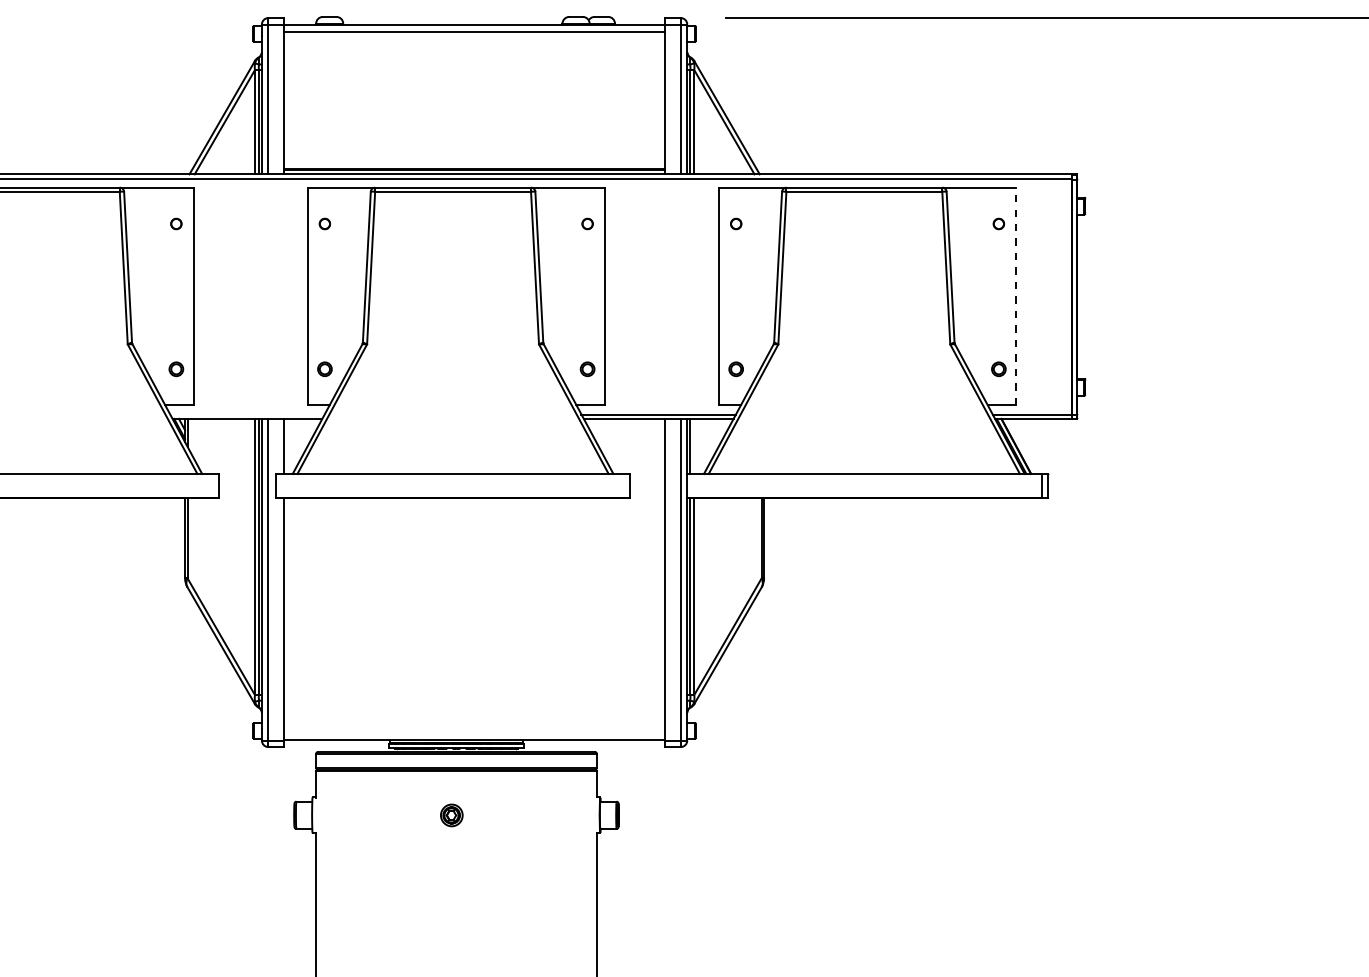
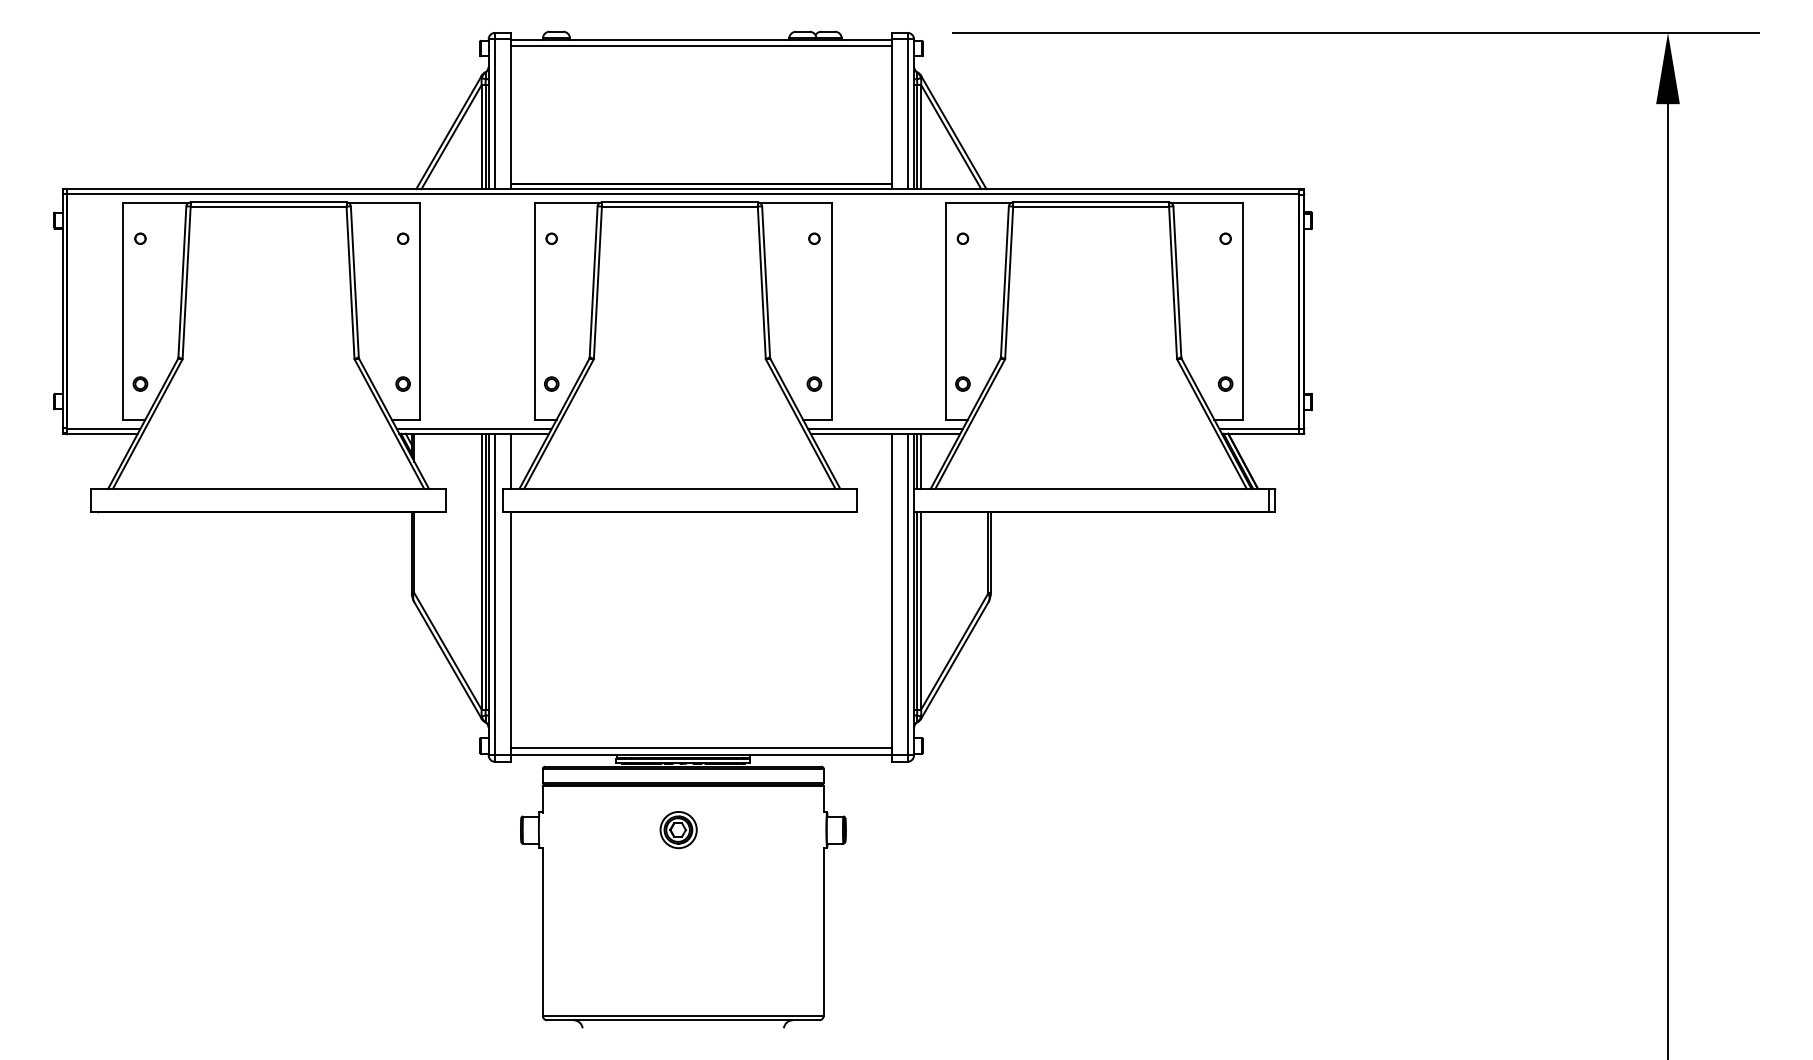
line: (1015, 296) -> (1242, 311), dashed -> solid
line: (247, 414) -> (474, 429), added
line: (694, 445) -> (921, 460), added
line: (474, 733) -> (701, 748), added
part: (451, 815) -> (678, 830), size x1.67

